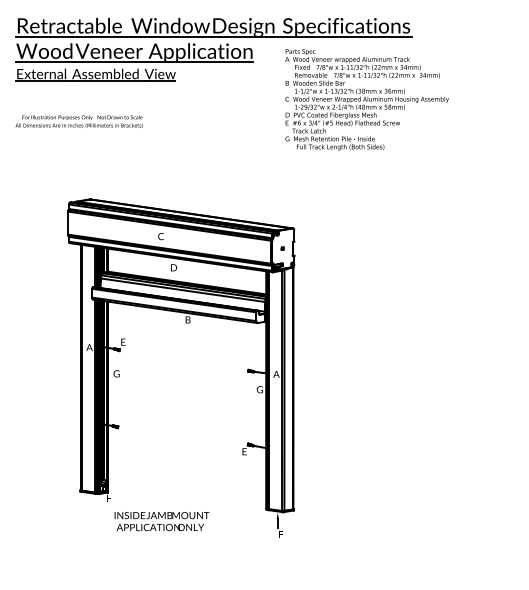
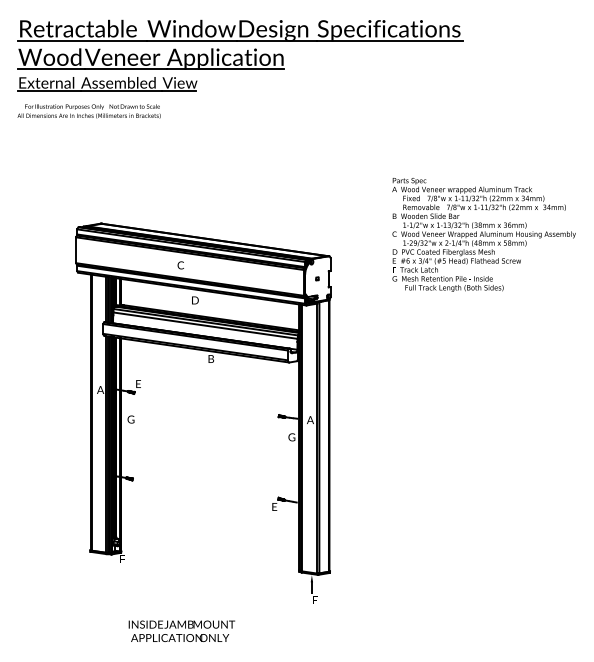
text: (366, 99) -> (483, 234), moved
text: (78, 121) -> (88, 111), moved
text: (161, 520) -> (181, 630), moved

